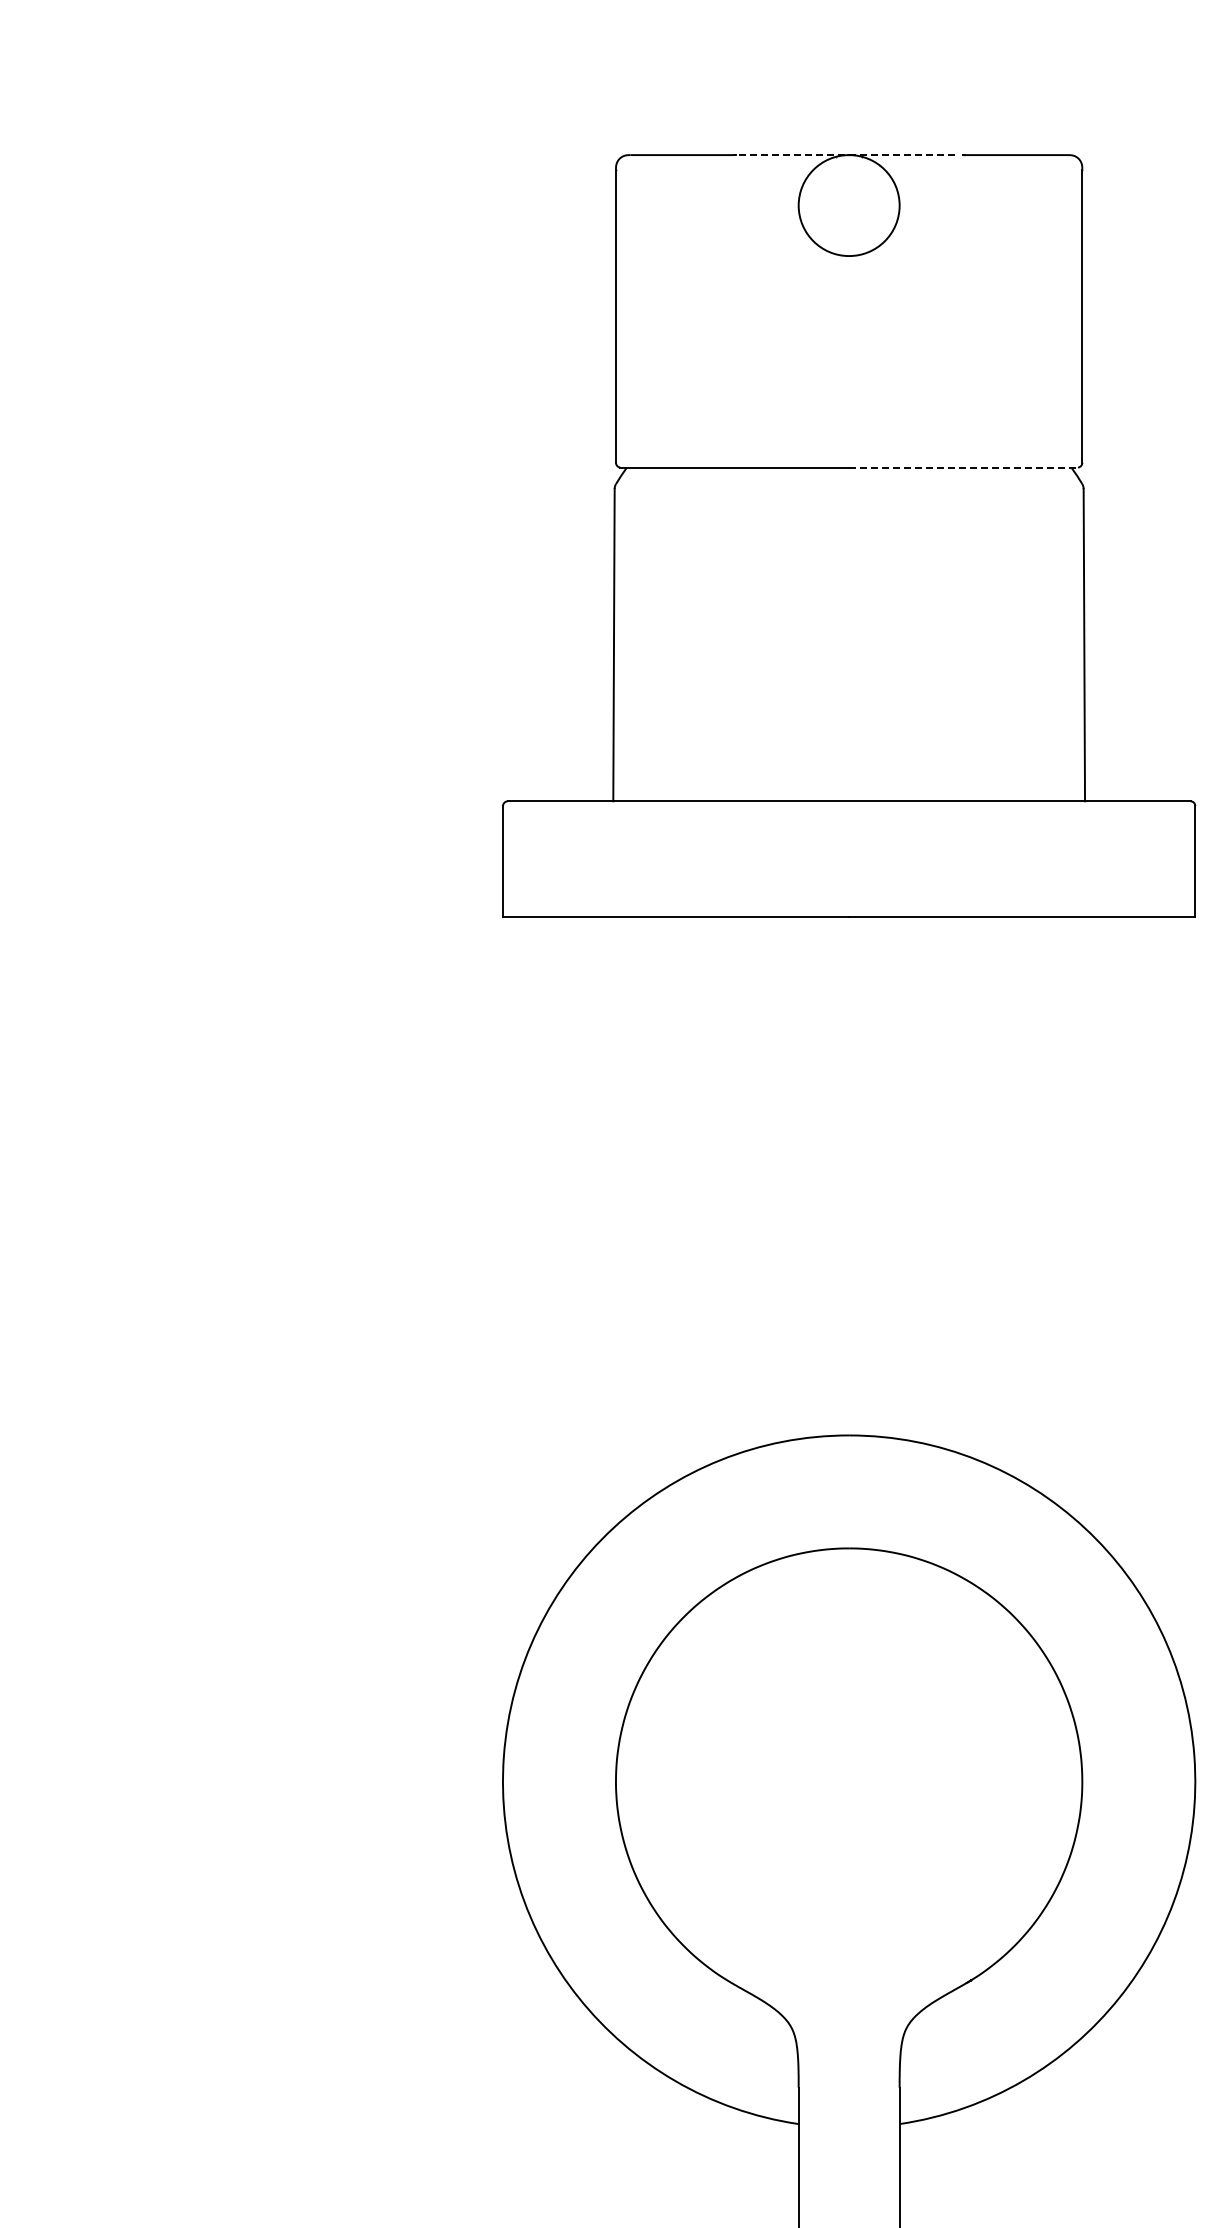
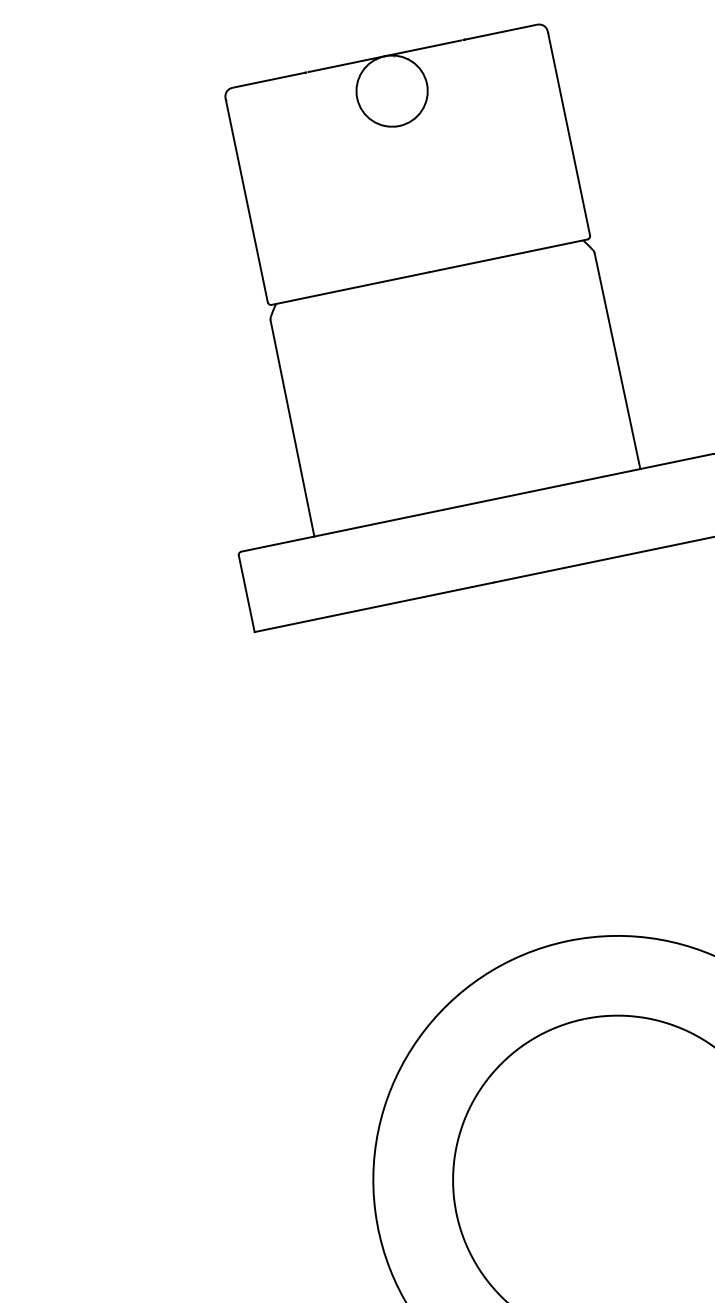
line: (849, 155) -> (385, 56), dashed -> solid
line: (964, 467) -> (509, 255), dashed -> solid

